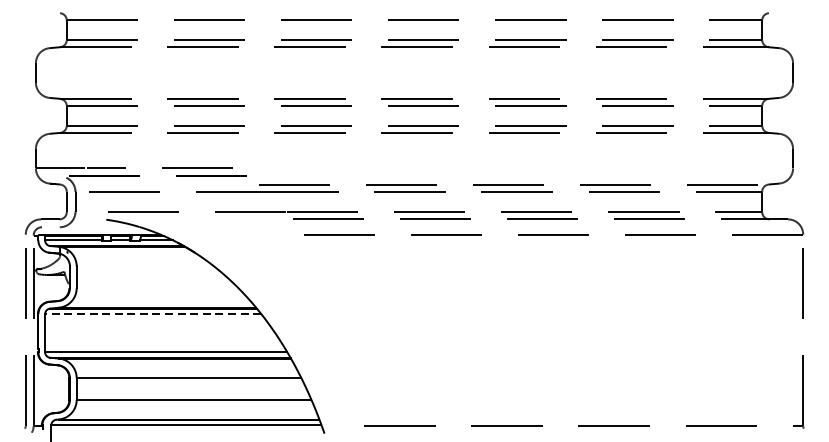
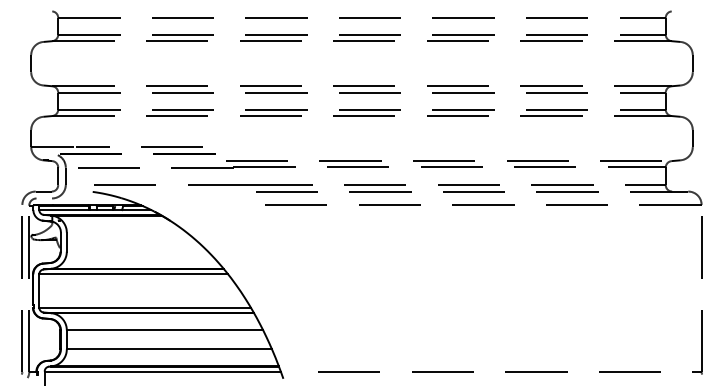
line: (152, 314) -> (133, 274), dashed -> solid

